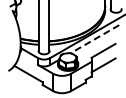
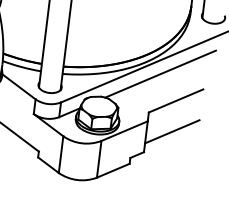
line: (94, 39) -> (159, 74), dashed -> solid

